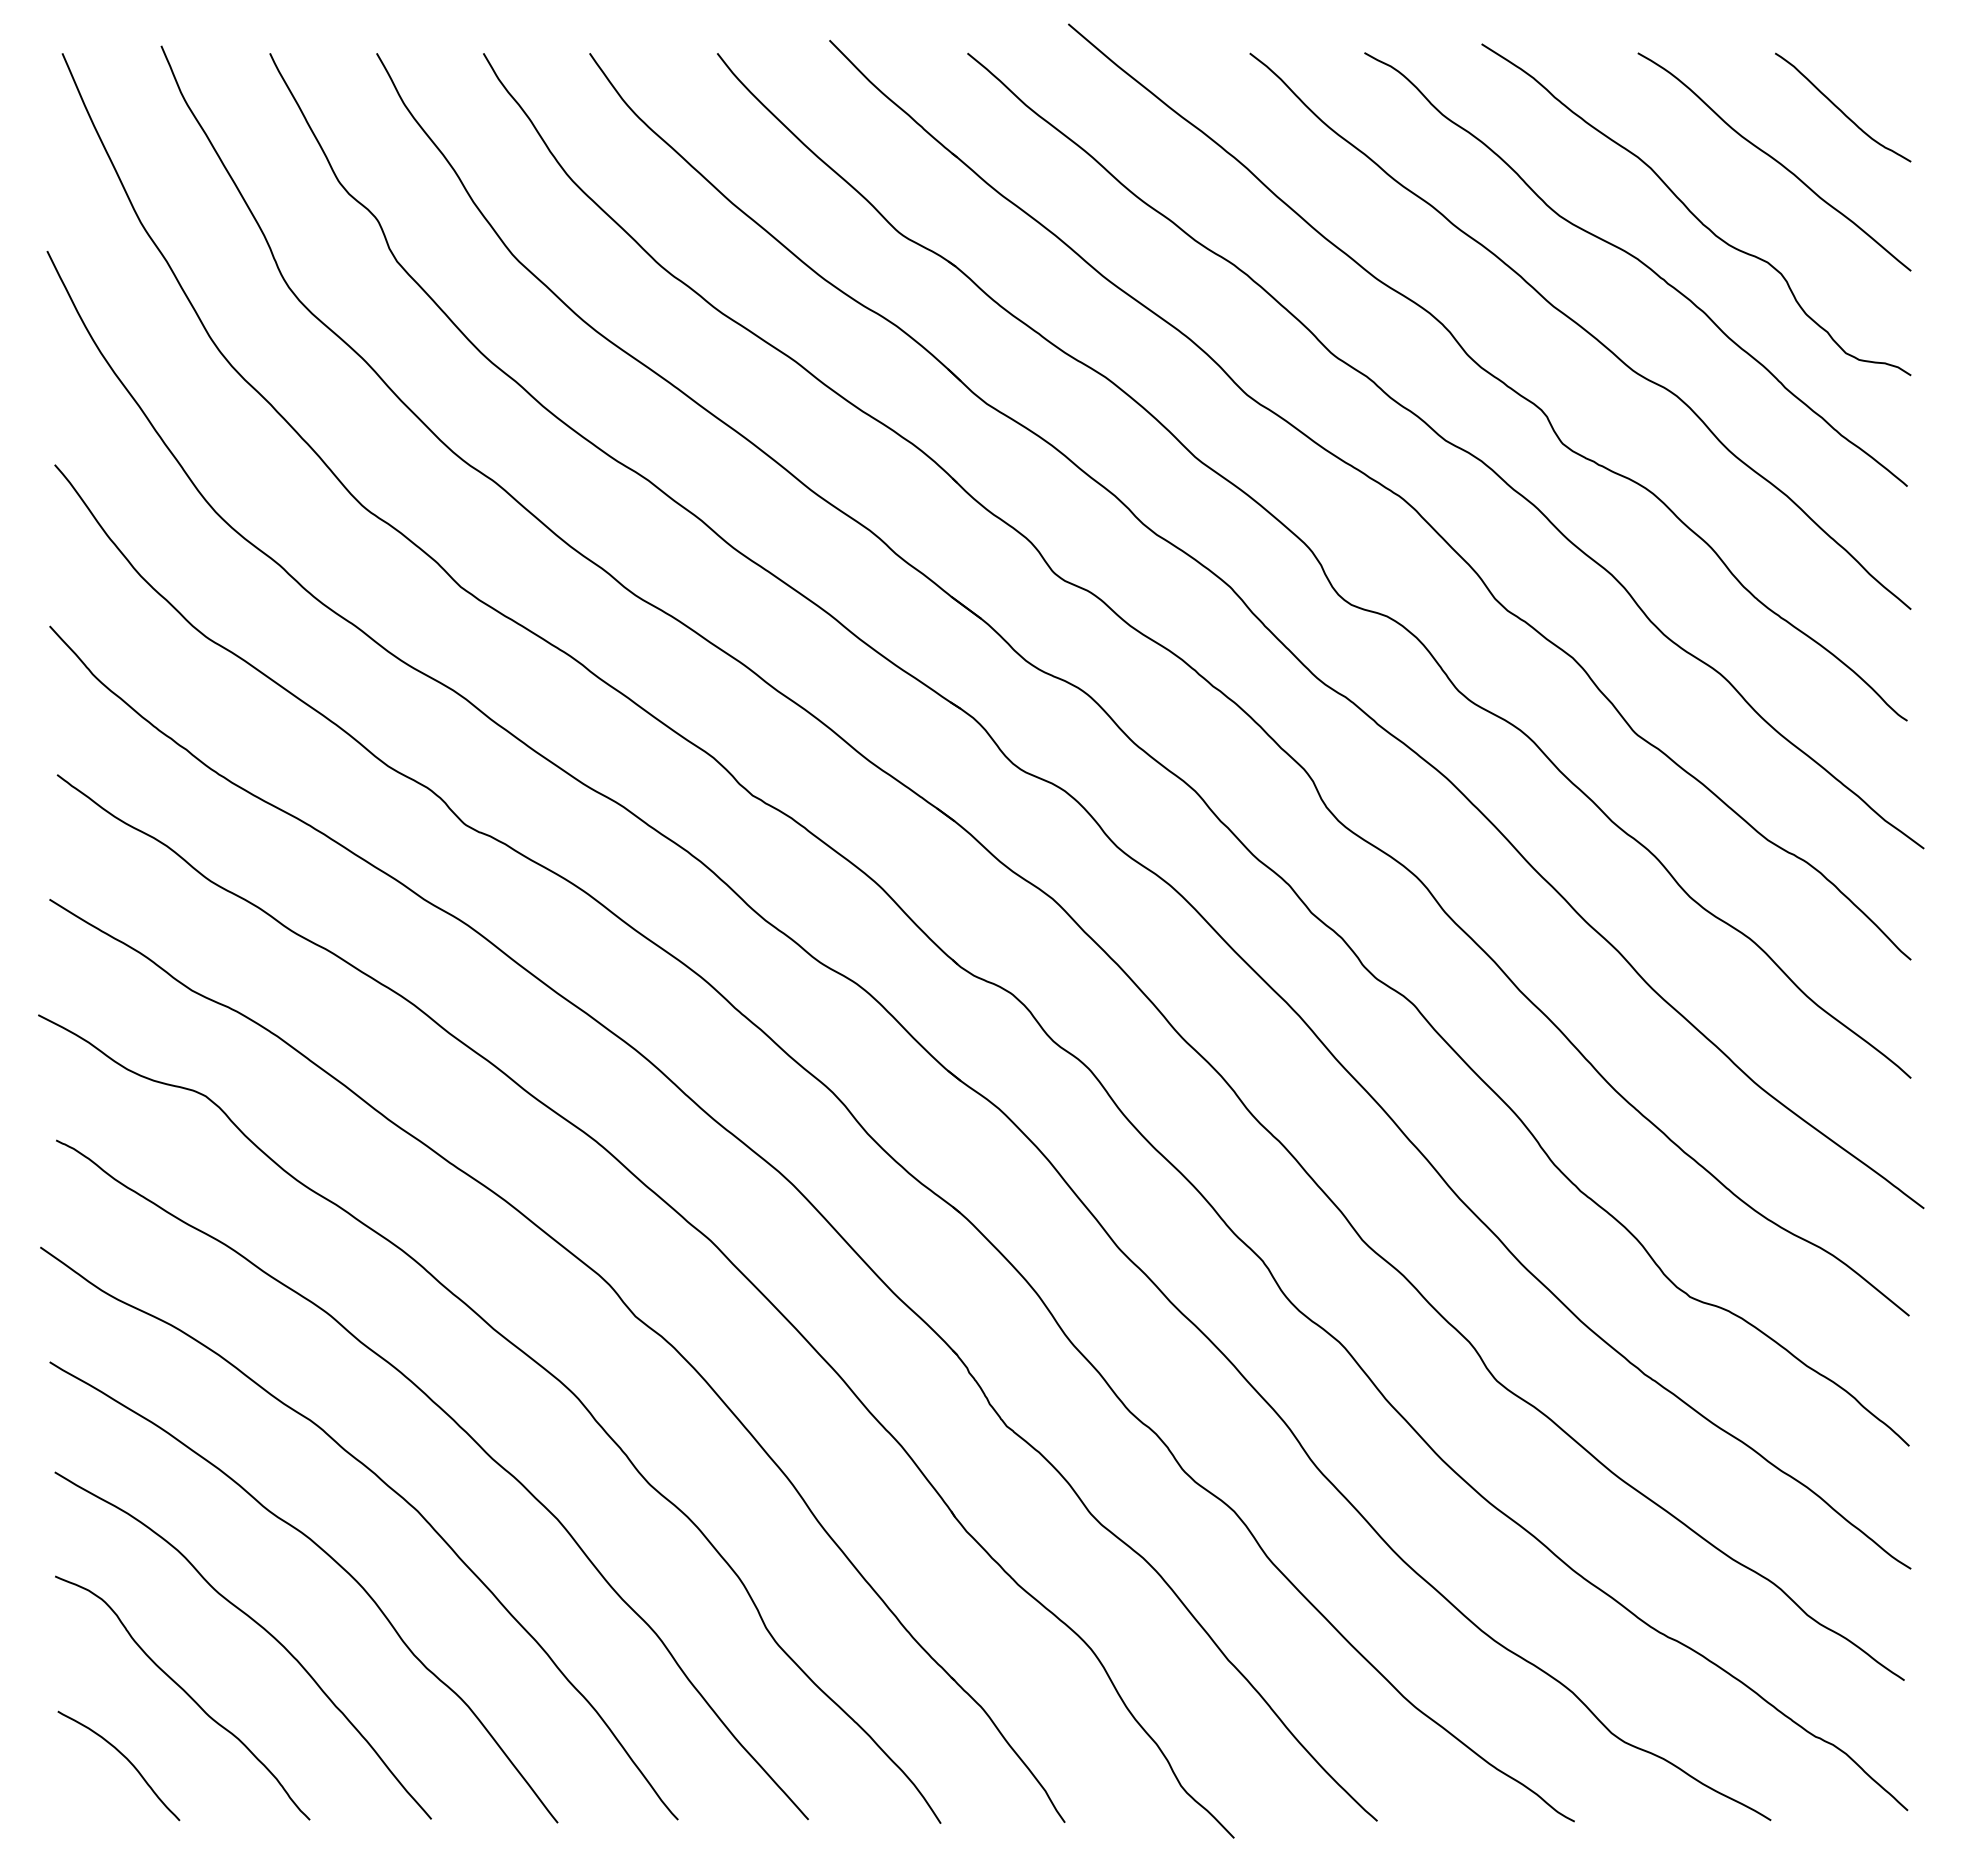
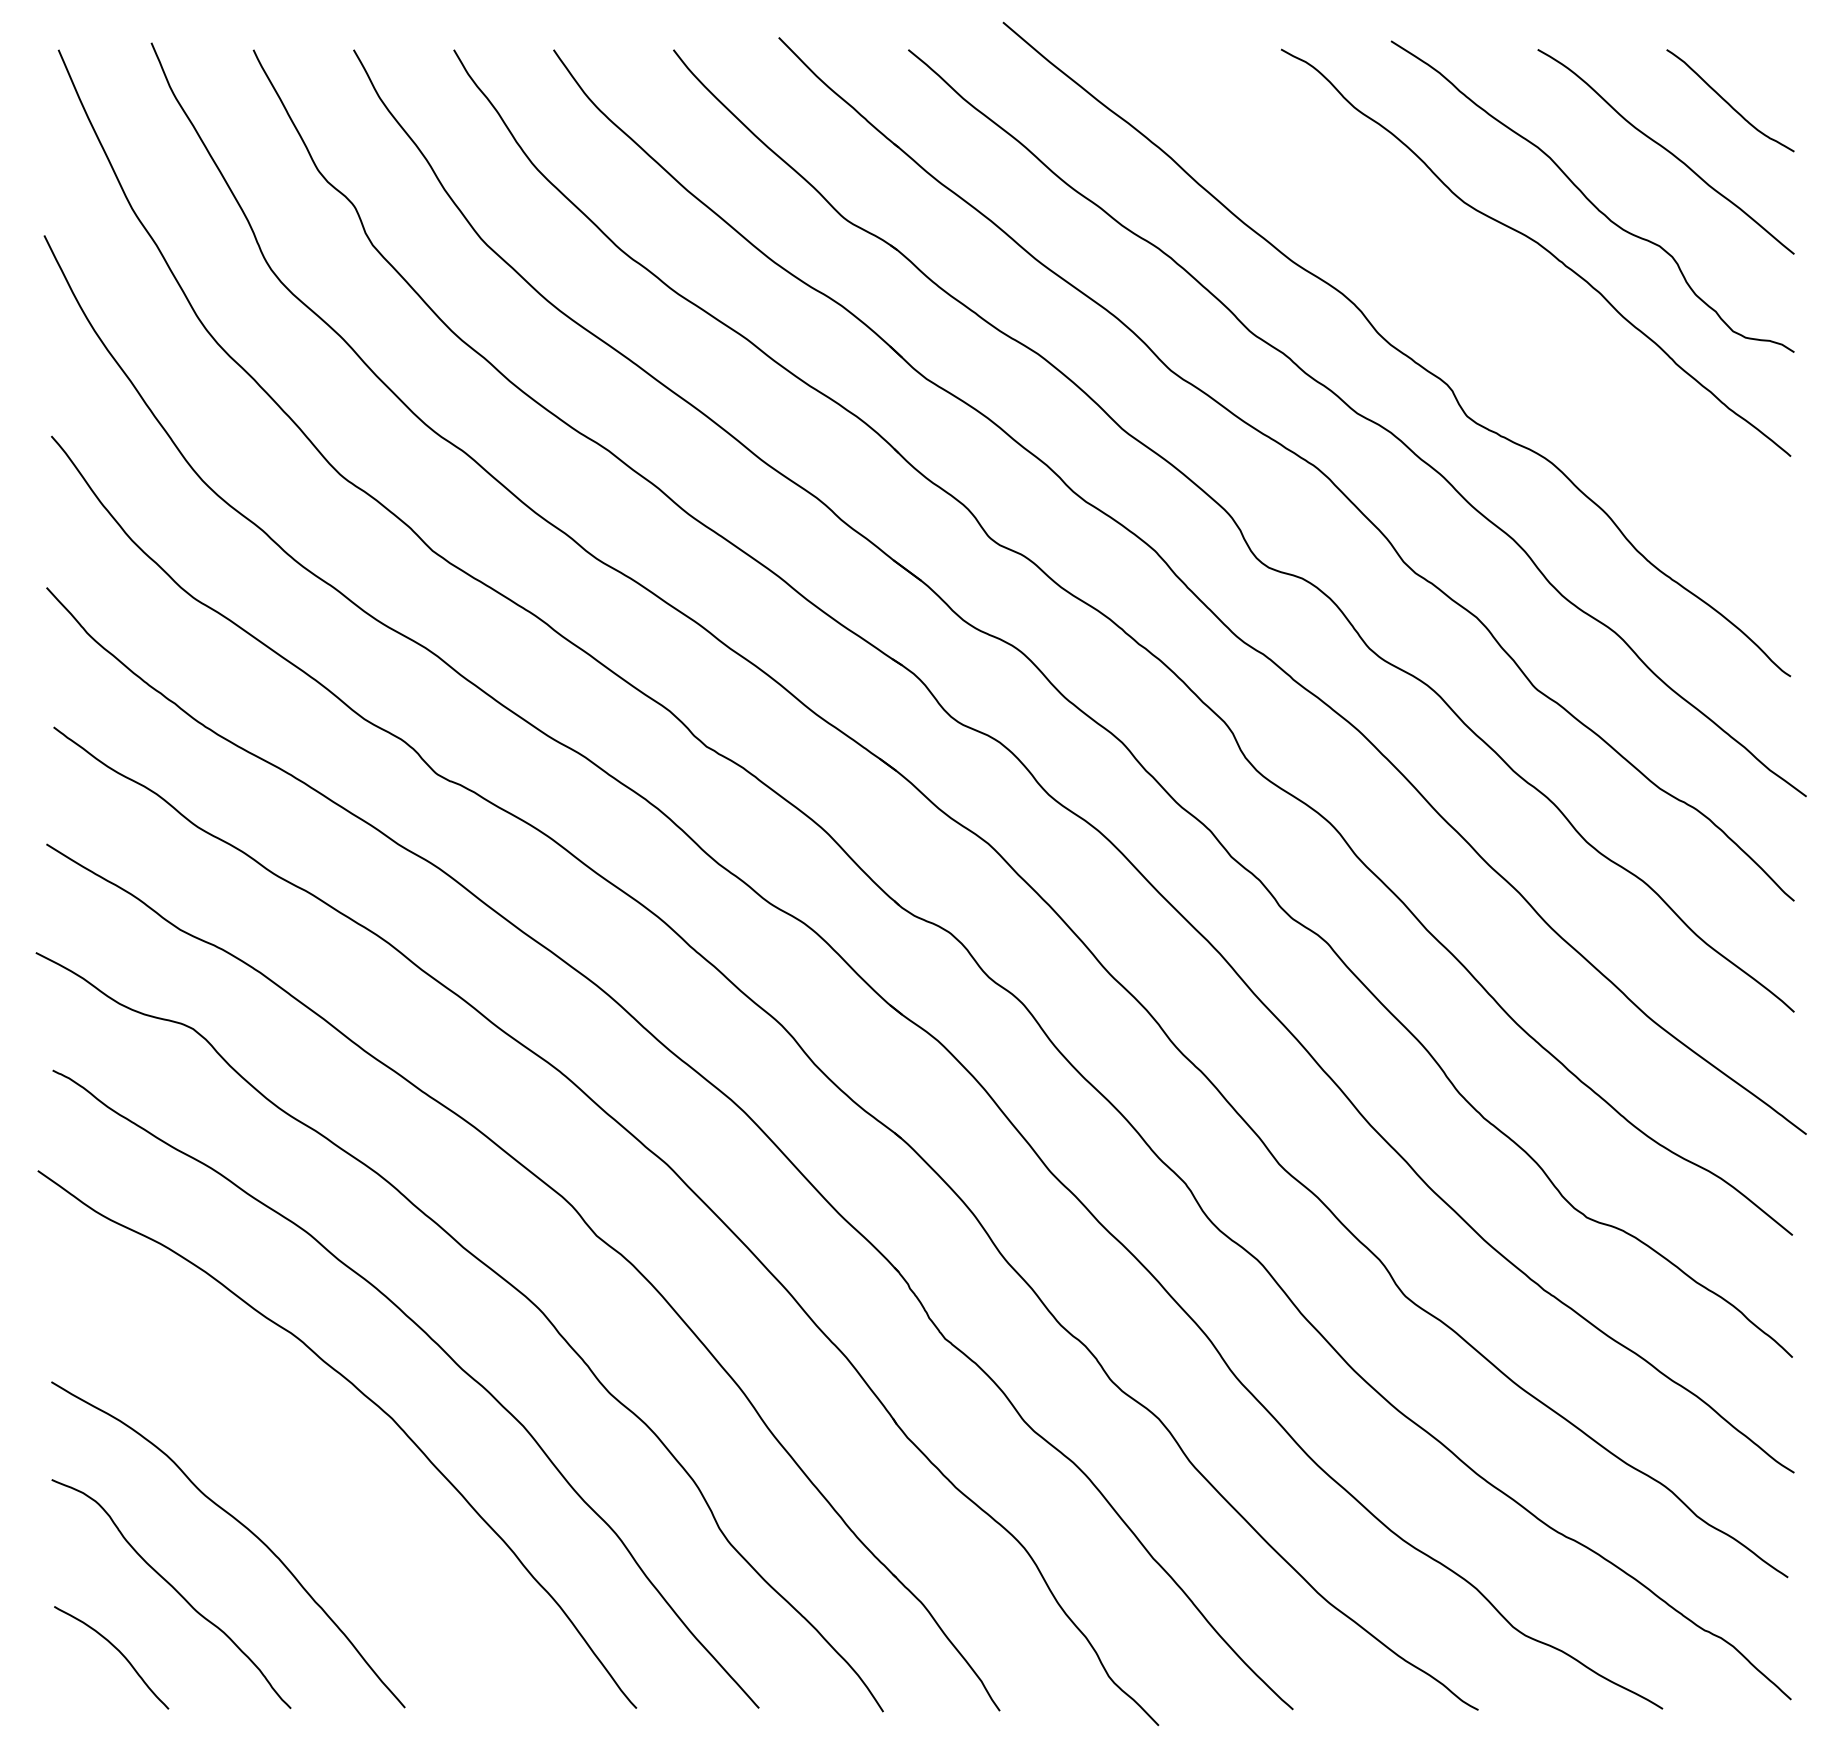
curve: (1581, 328) -> (1484, 308), removed
curve: (330, 1558) -> (310, 1463), removed

